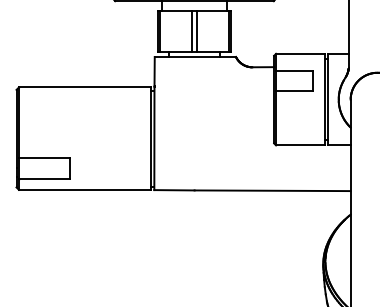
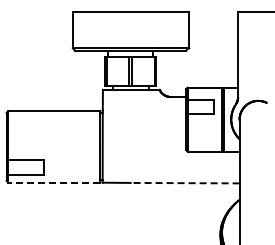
line: (85, 189) -> (54, 182), solid -> dashed
line: (271, 191) -> (184, 183), solid -> dashed

